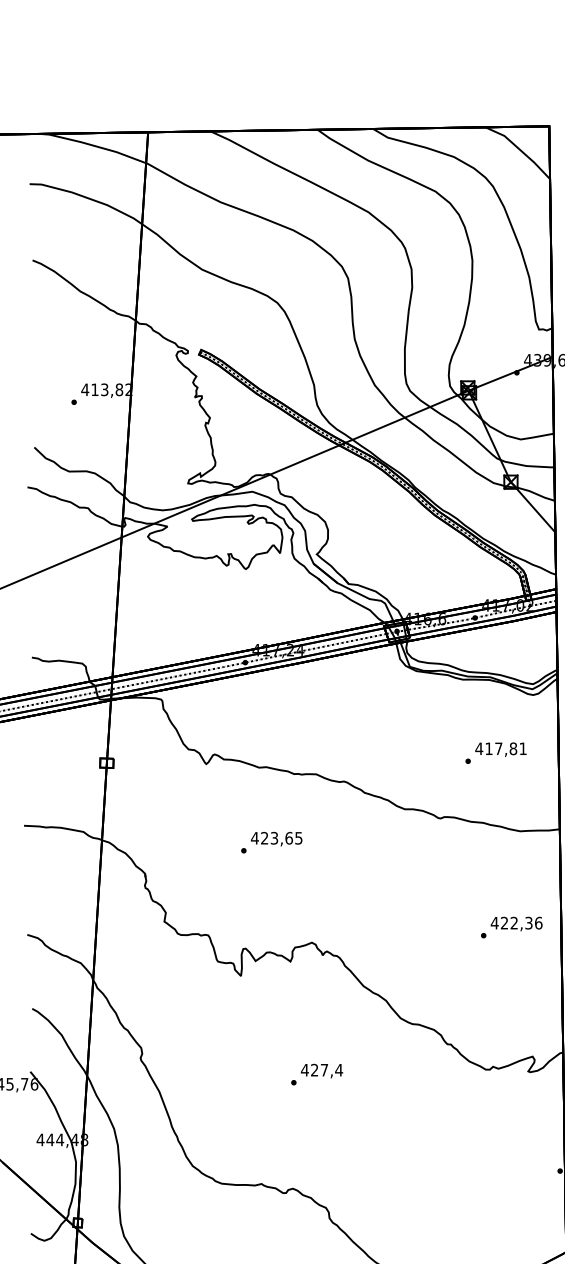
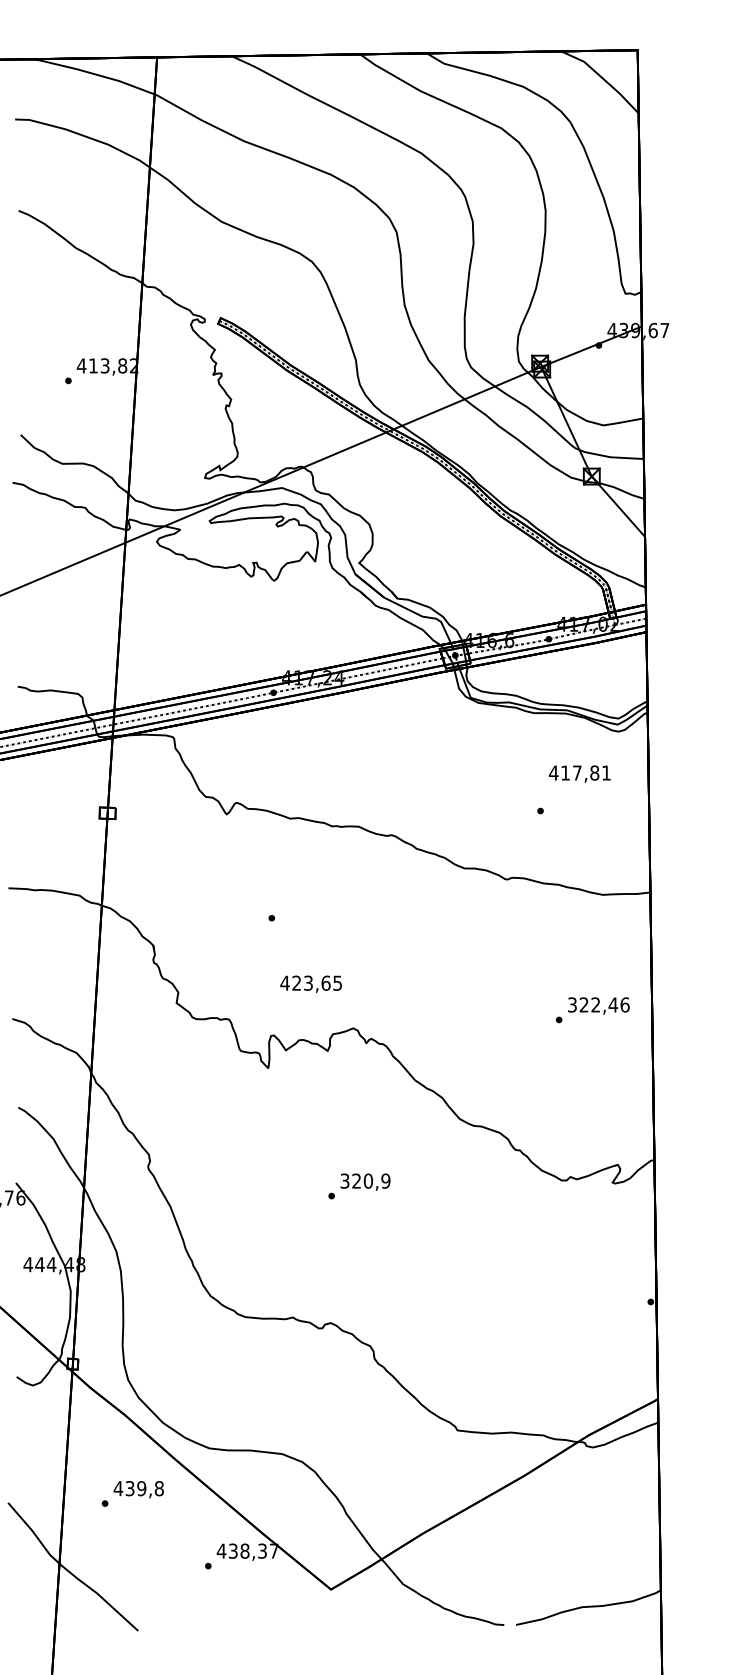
text: (500, 749) -> (579, 773), moved
text: (276, 838) -> (310, 983), moved
text: (511, 922) -> (592, 1004), 422,36 -> 322,46
text: (322, 1069) -> (365, 1180), 427,4 -> 320,9

